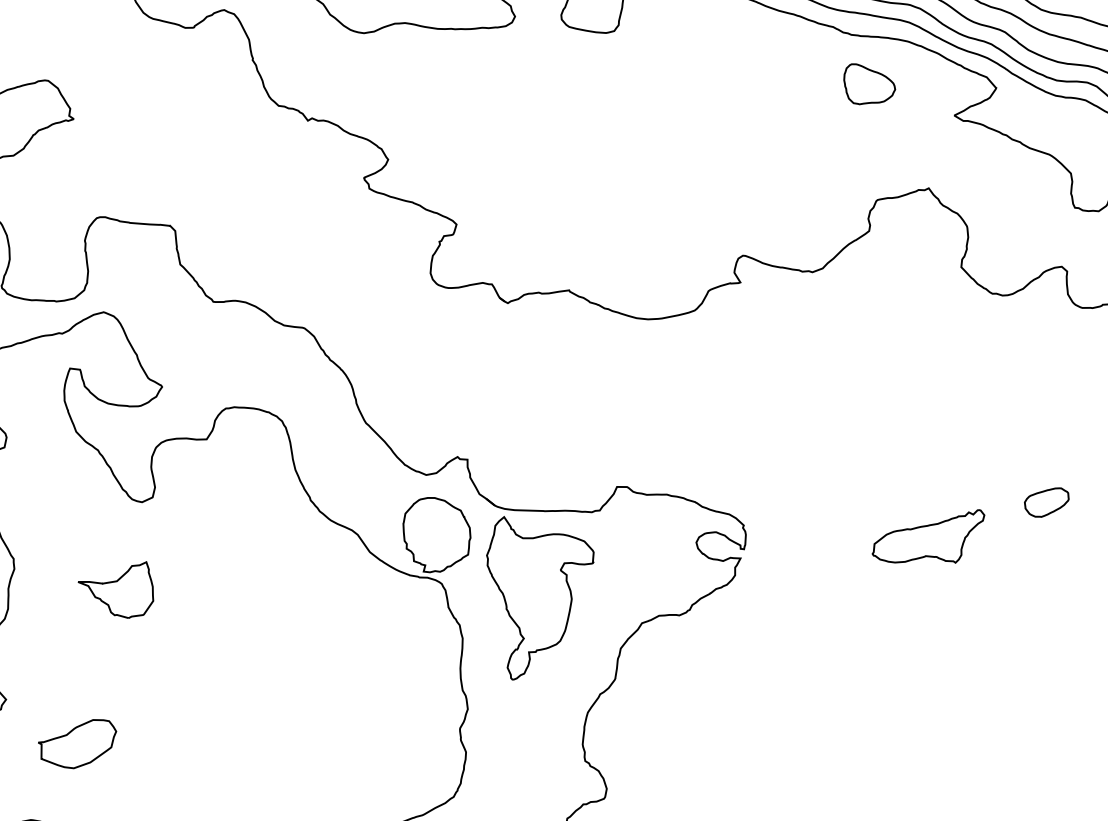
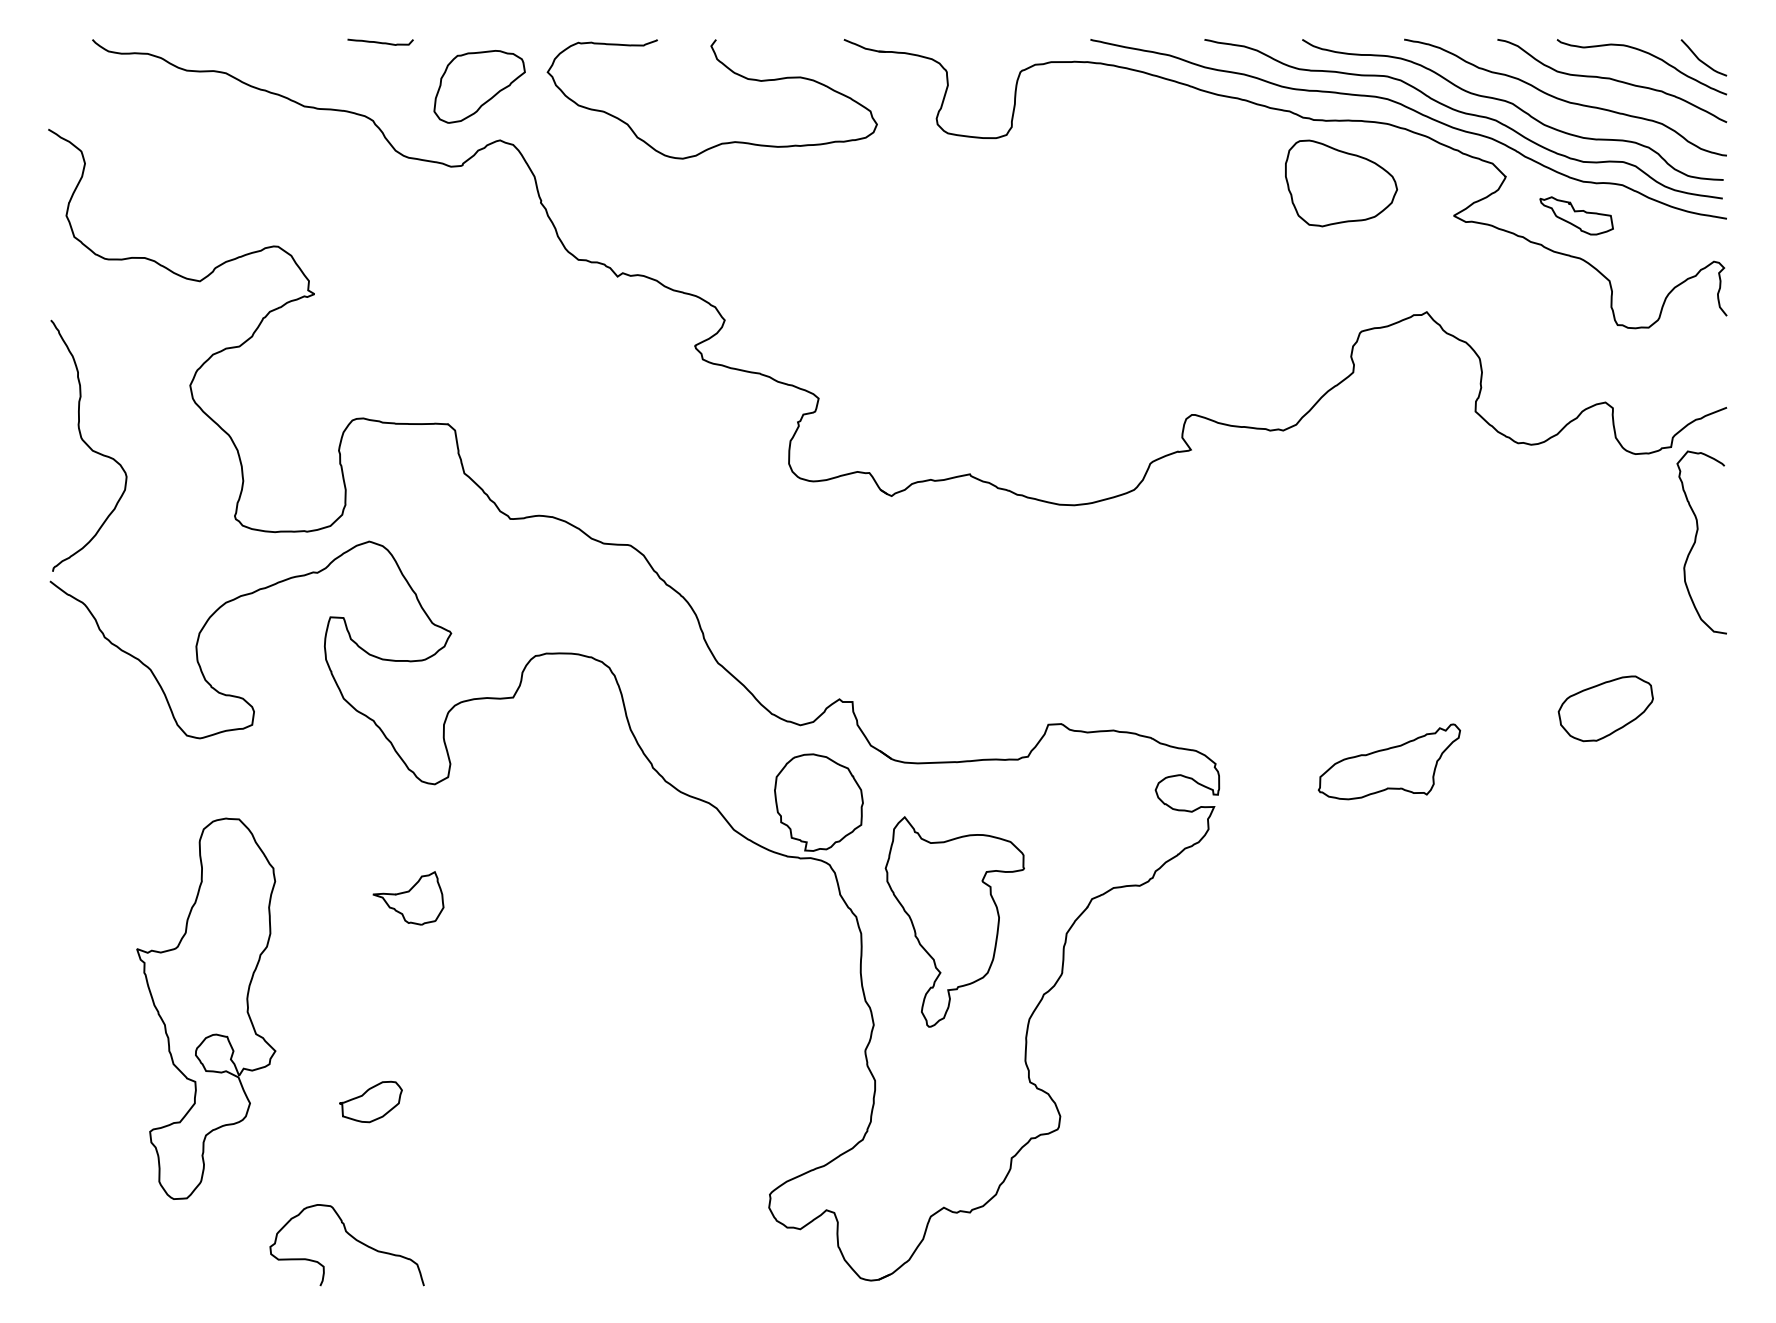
part: (869, 85) -> (1341, 183), size x1.67
part: (1048, 121) -> (1576, 215), added
part: (1046, 502) -> (1605, 708), size x1.67
part: (928, 535) -> (1389, 761), moved
part: (116, 588) -> (408, 898), size x0.71
part: (537, 599) -> (954, 921), moved
part: (76, 743) -> (370, 1101), size x0.62

